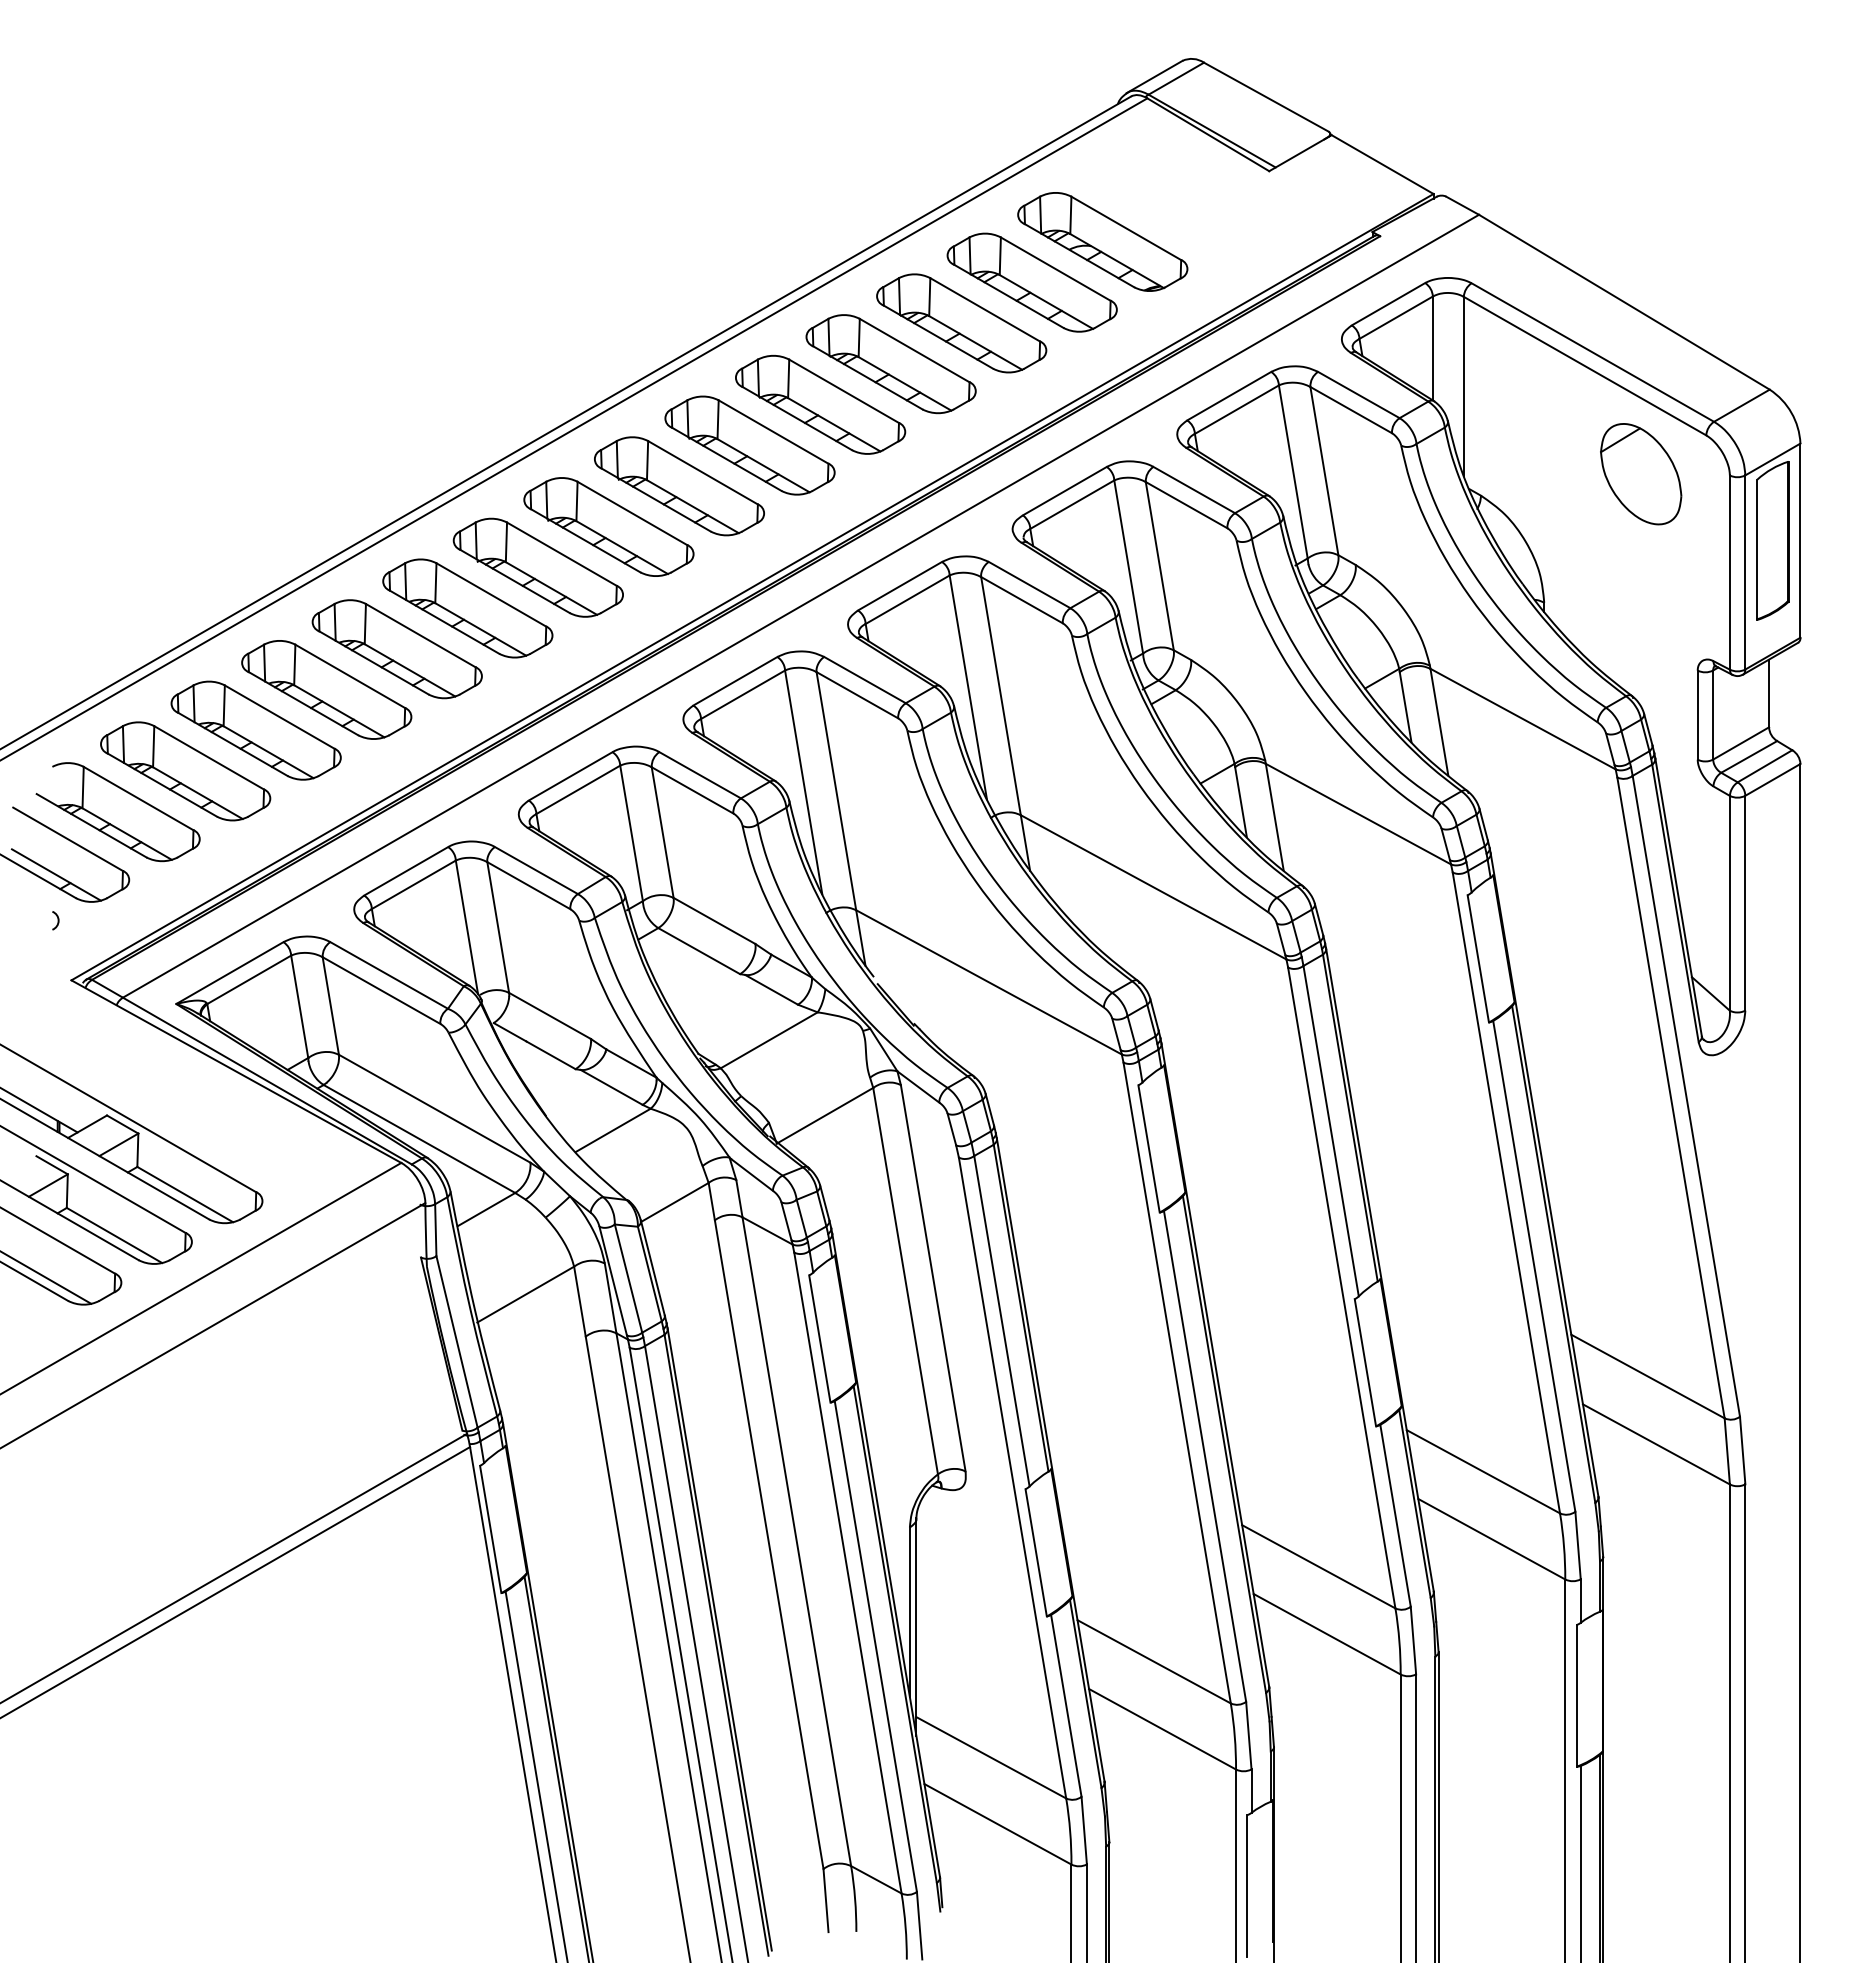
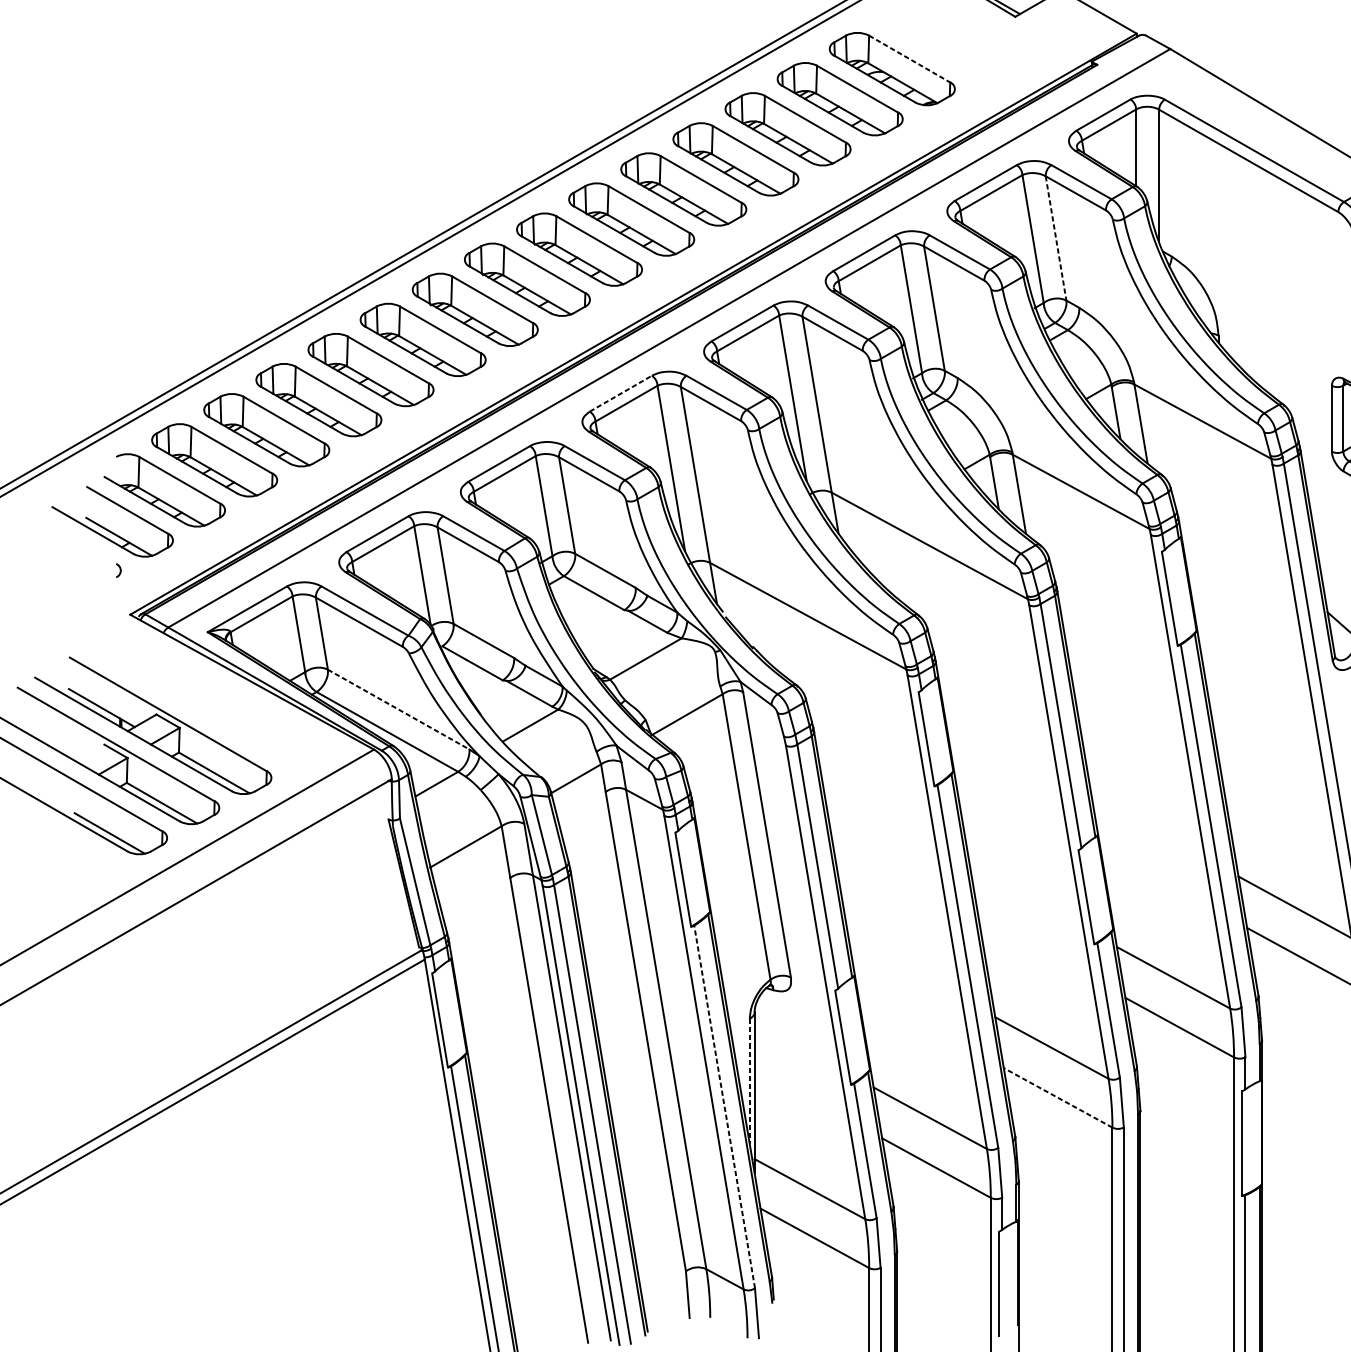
line: (1126, 228) -> (909, 59), solid -> dashed
line: (1324, 471) -> (1056, 238), solid -> dashed
part: (1641, 474) -> (1290, 240), removed
line: (735, 681) -> (620, 393), solid -> dashed
line: (434, 1108) -> (398, 709), solid -> dashed
line: (909, 1612) -> (749, 1081), solid -> dashed
line: (1327, 1634) -> (1058, 1098), solid -> dashed
line: (875, 1646) -> (724, 1106), solid -> dashed

